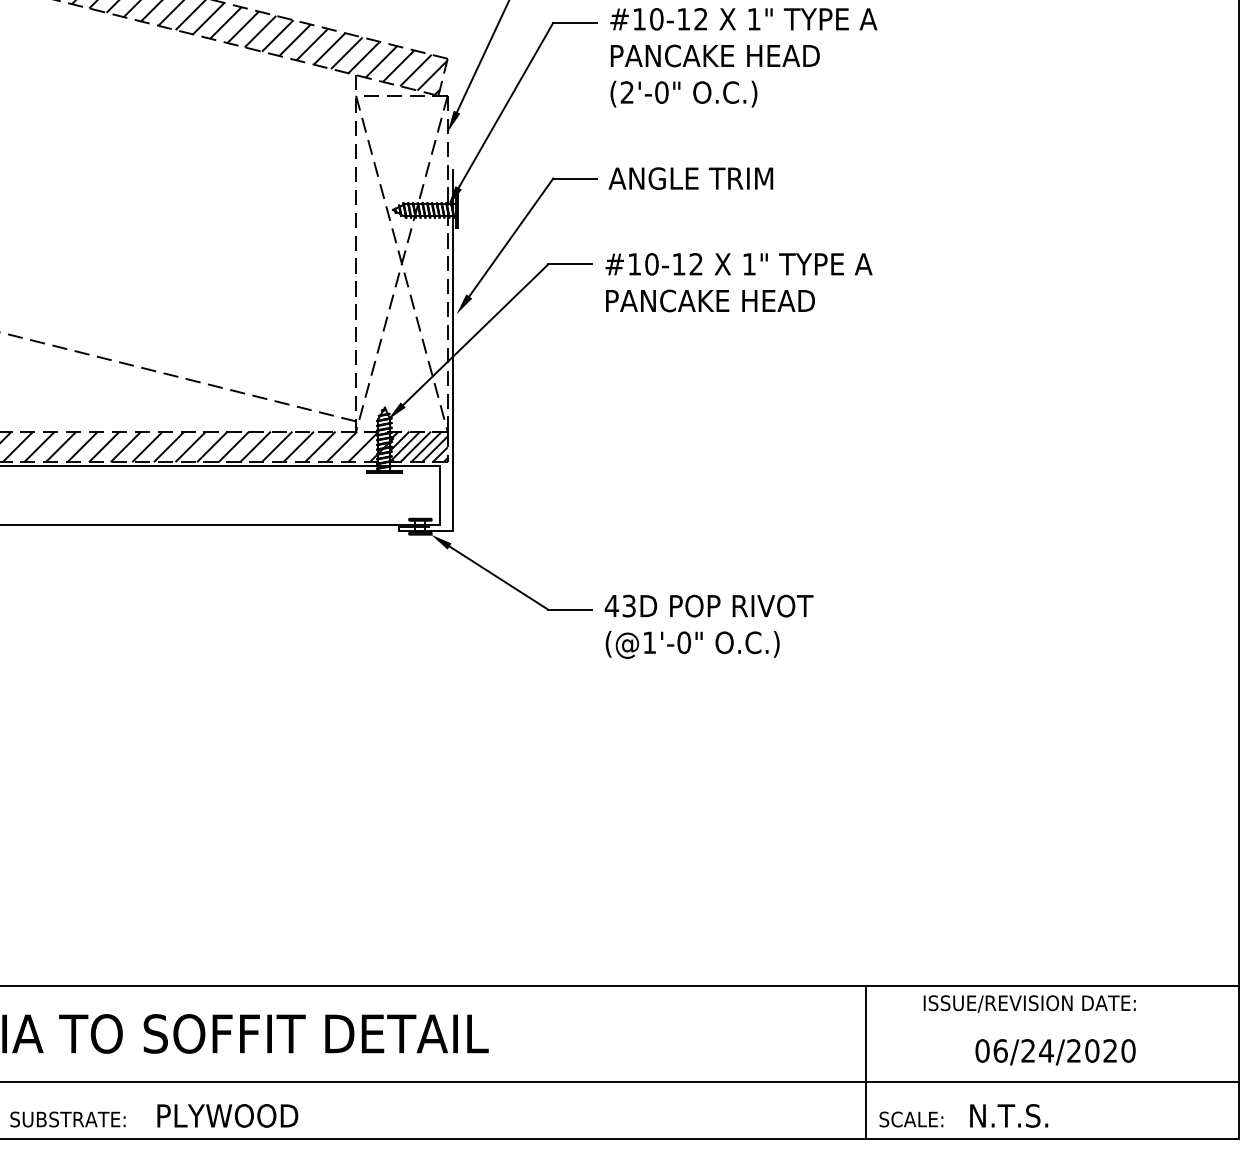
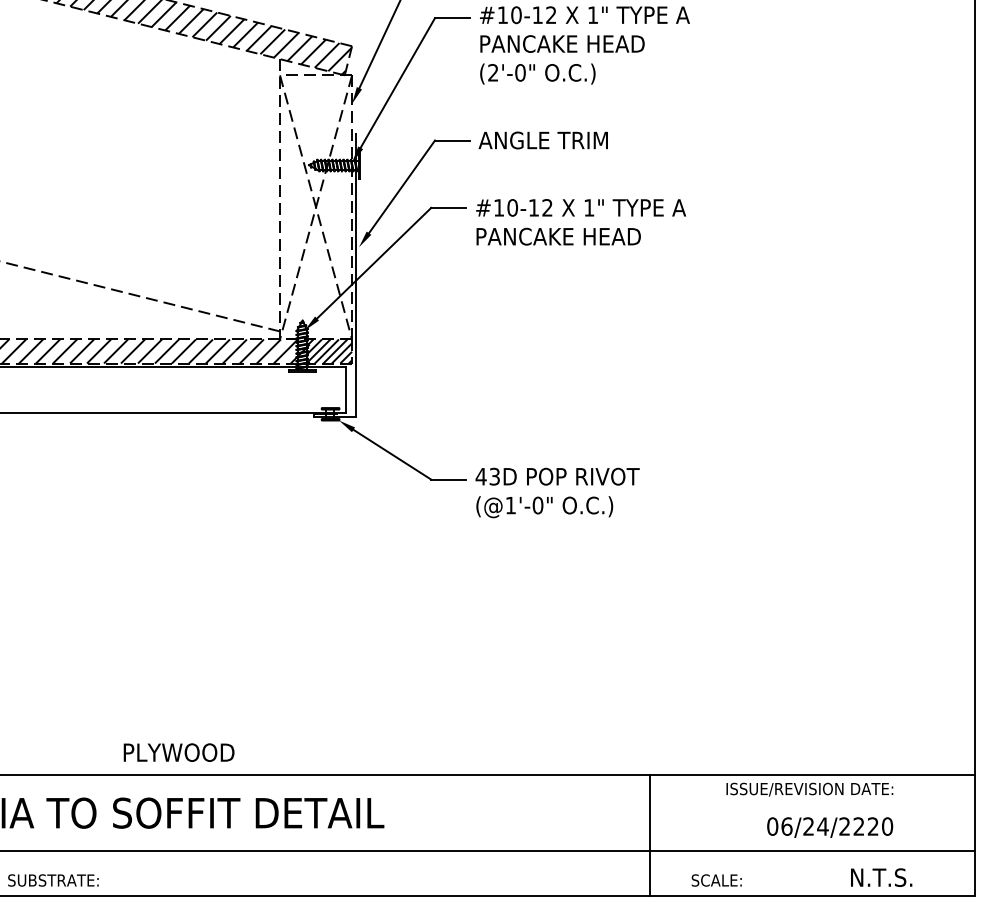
text: (1091, 1050) -> (858, 826), 06/24/2020 -> 06/24/2220
line: (865, 1062) -> (649, 835), moved
text: (227, 1115) -> (178, 752), moved
text: (1008, 1115) -> (881, 877), moved

